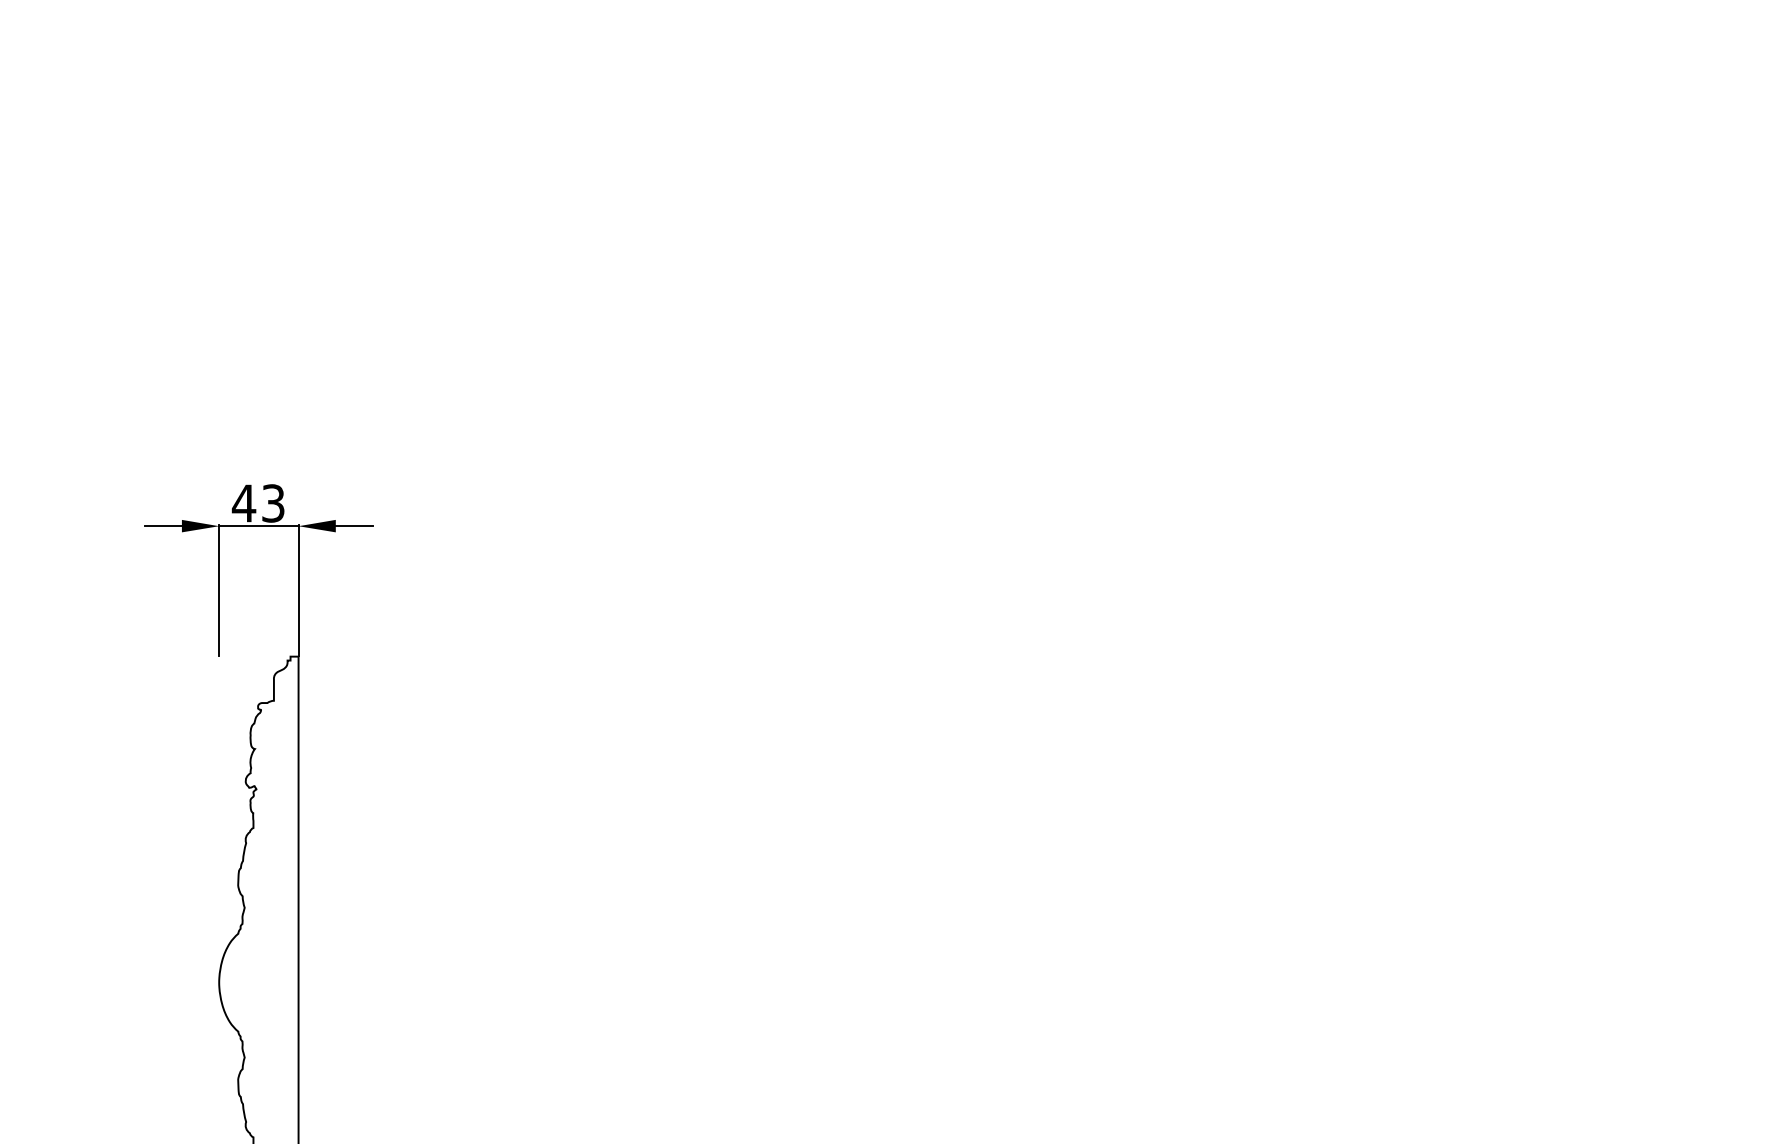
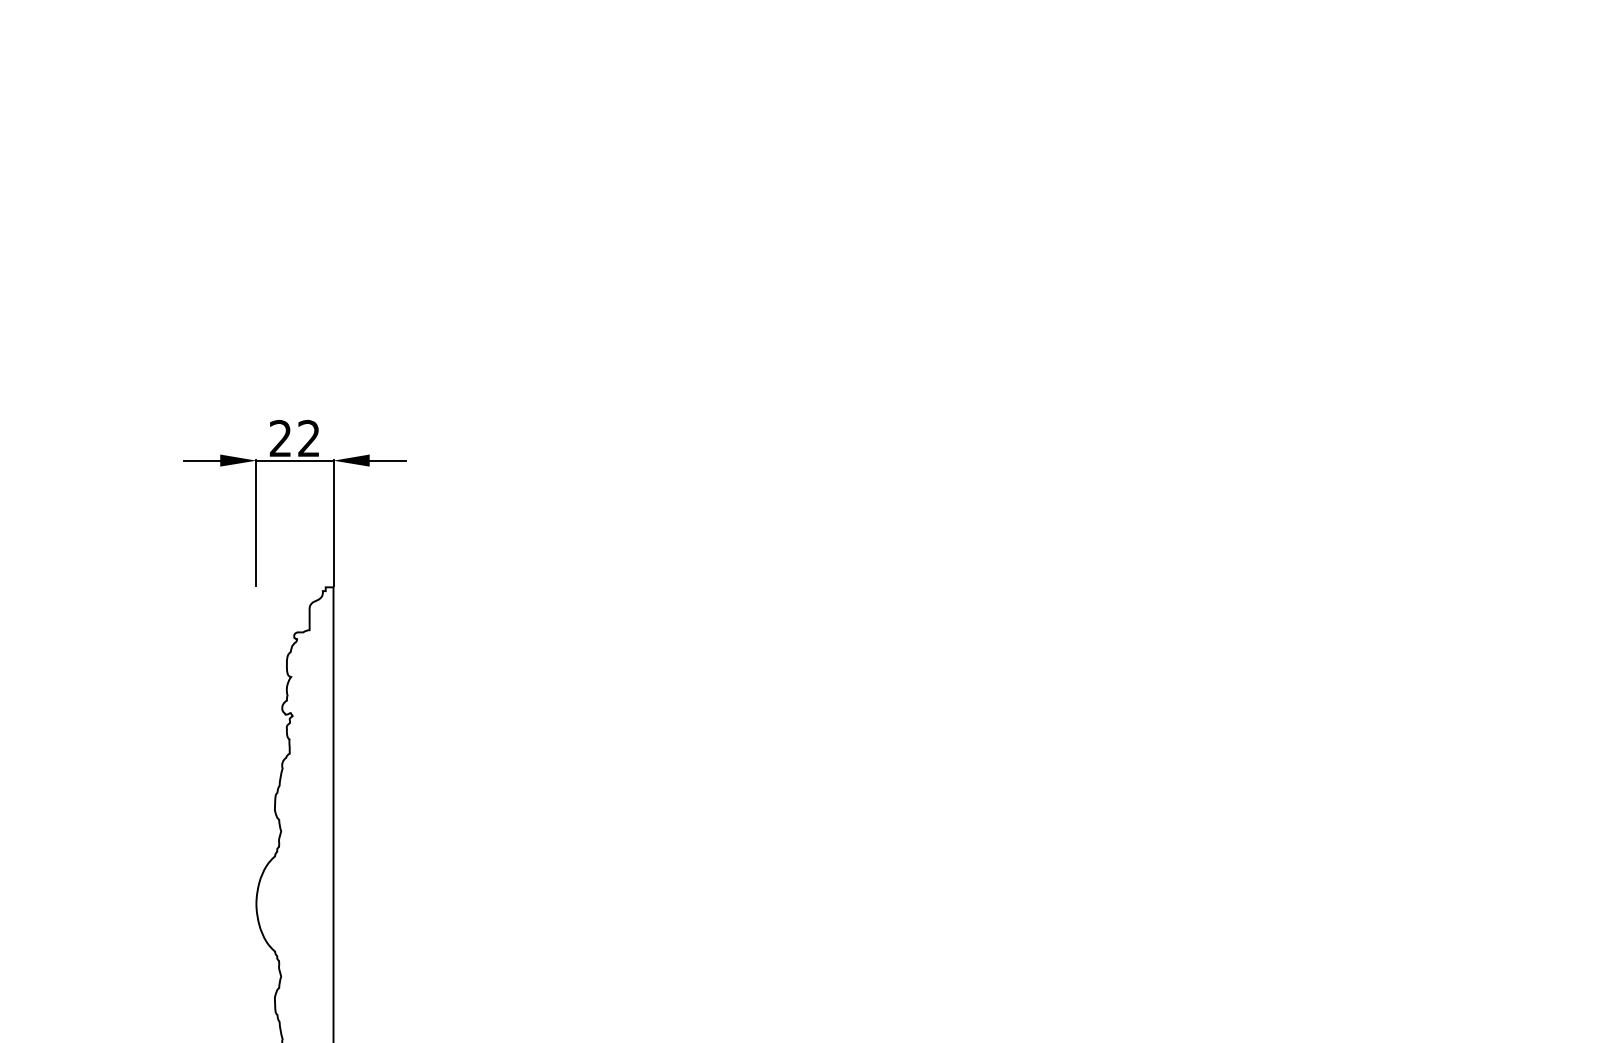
text: (257, 503) -> (293, 438), 43 -> 22

